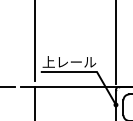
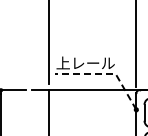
line: (87, 71) -> (105, 73), solid -> dashed

